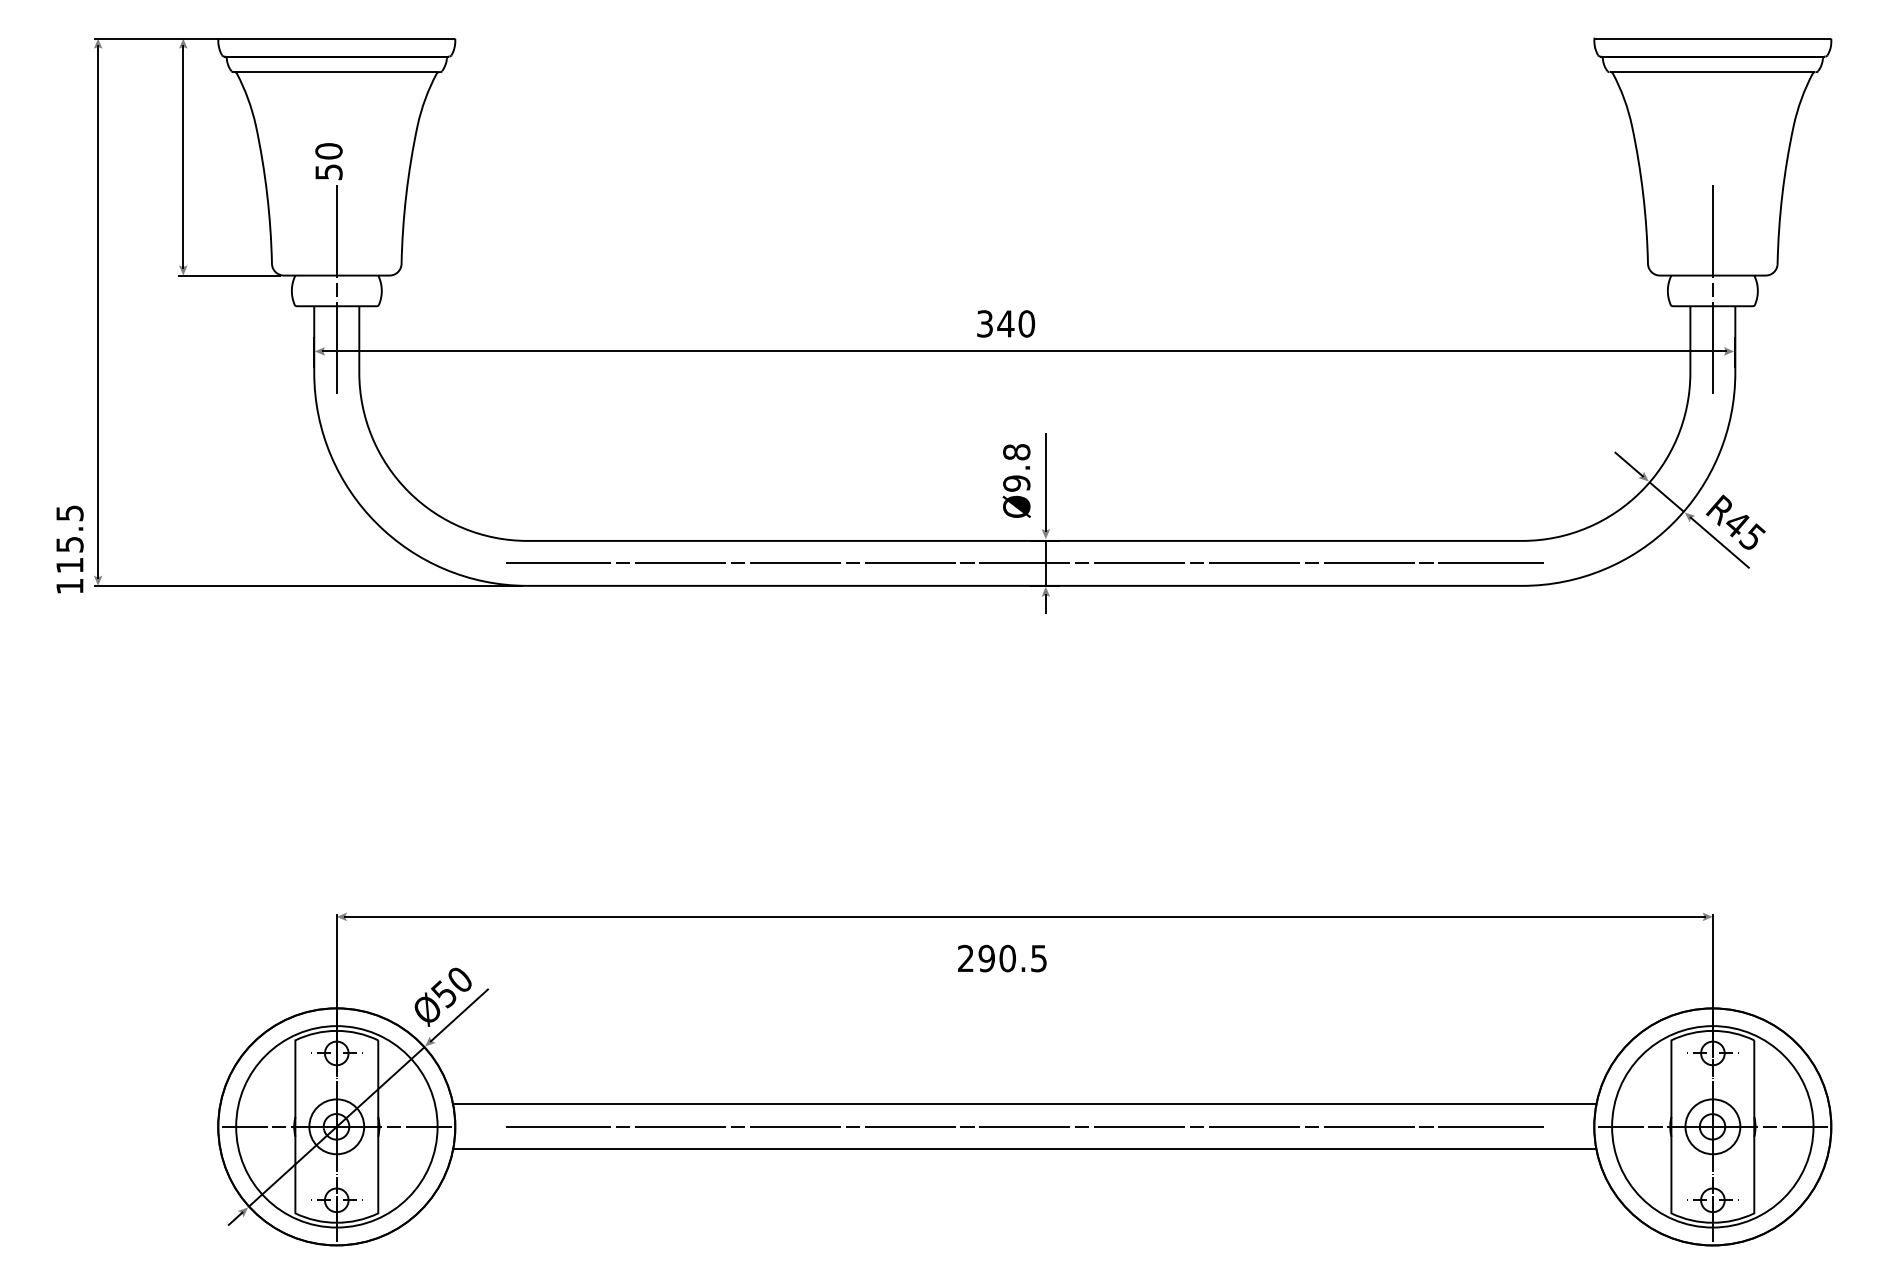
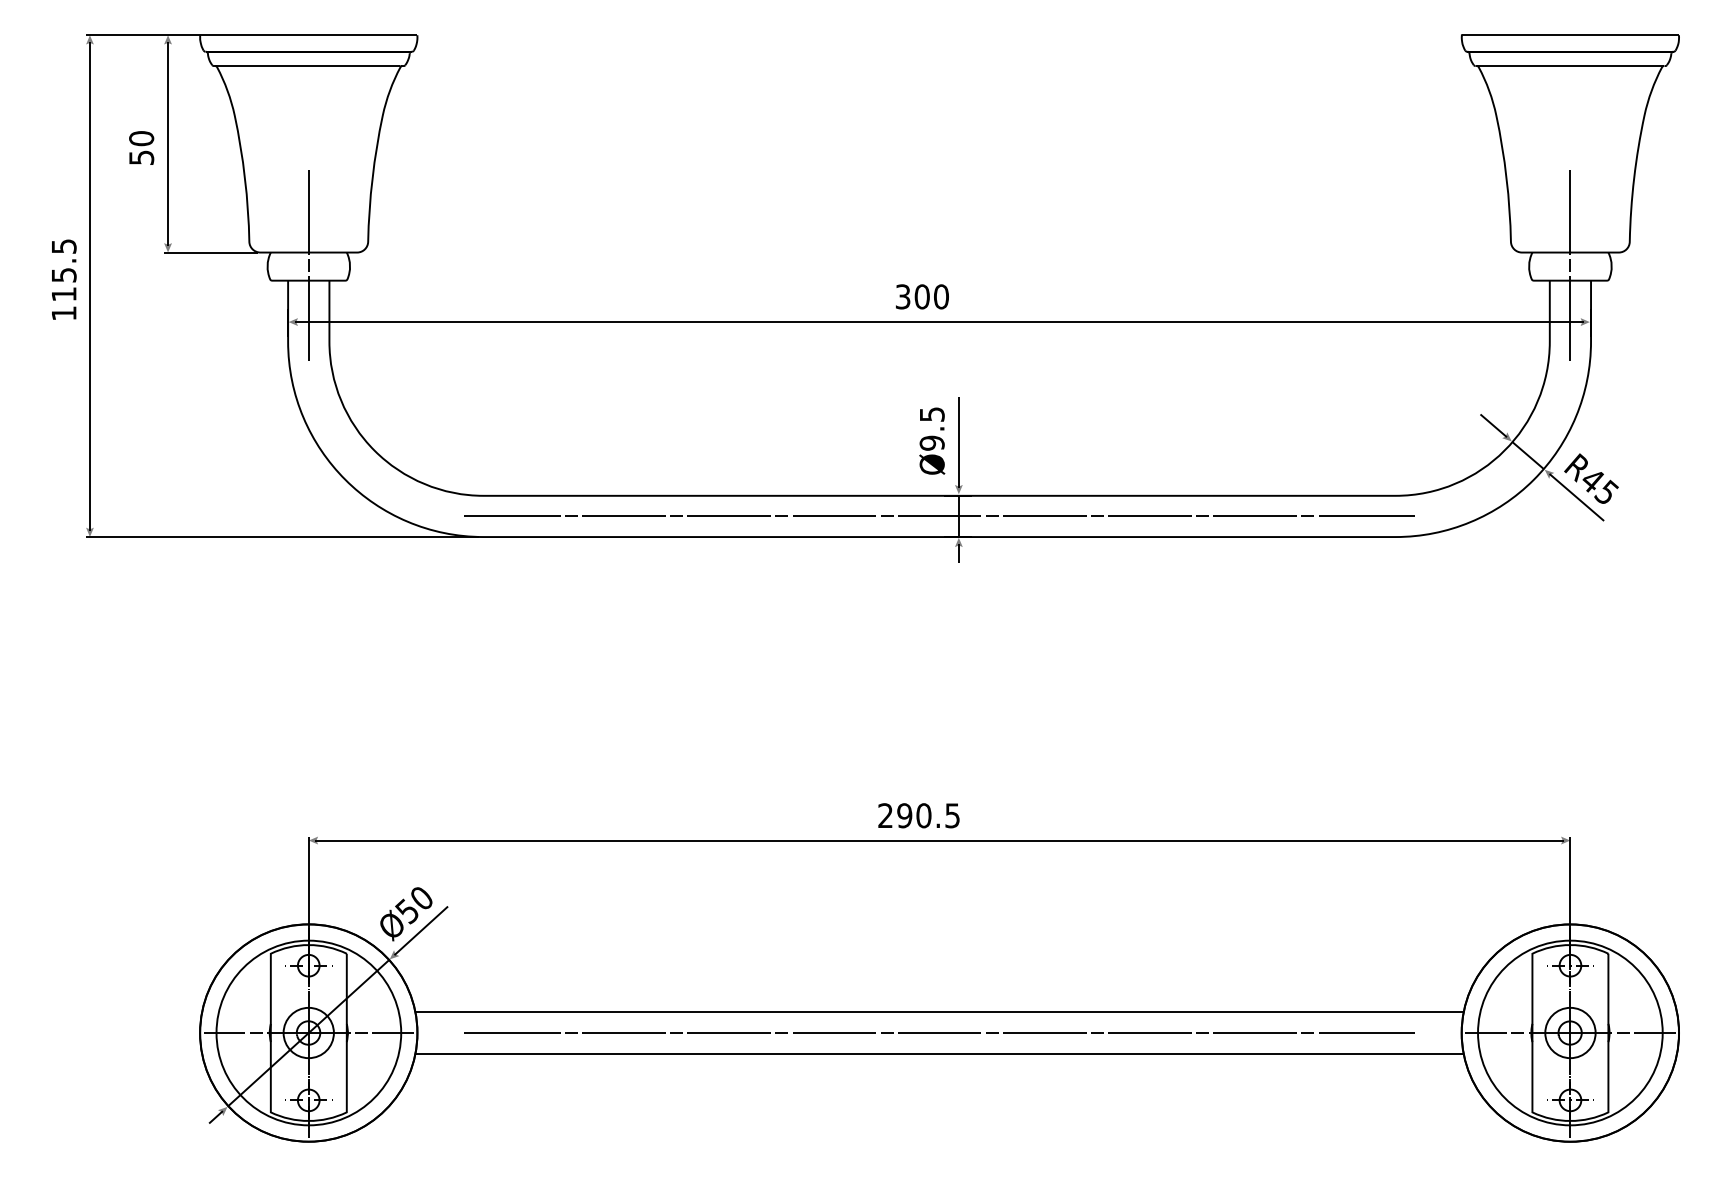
text: (328, 161) -> (141, 147), moved
text: (1006, 323) -> (922, 296), 340 -> 300
text: (1015, 452) -> (931, 414), Ø9.8 -> Ø9.5
text: (70, 549) -> (64, 279), moved
text: (1001, 958) -> (918, 815), moved

